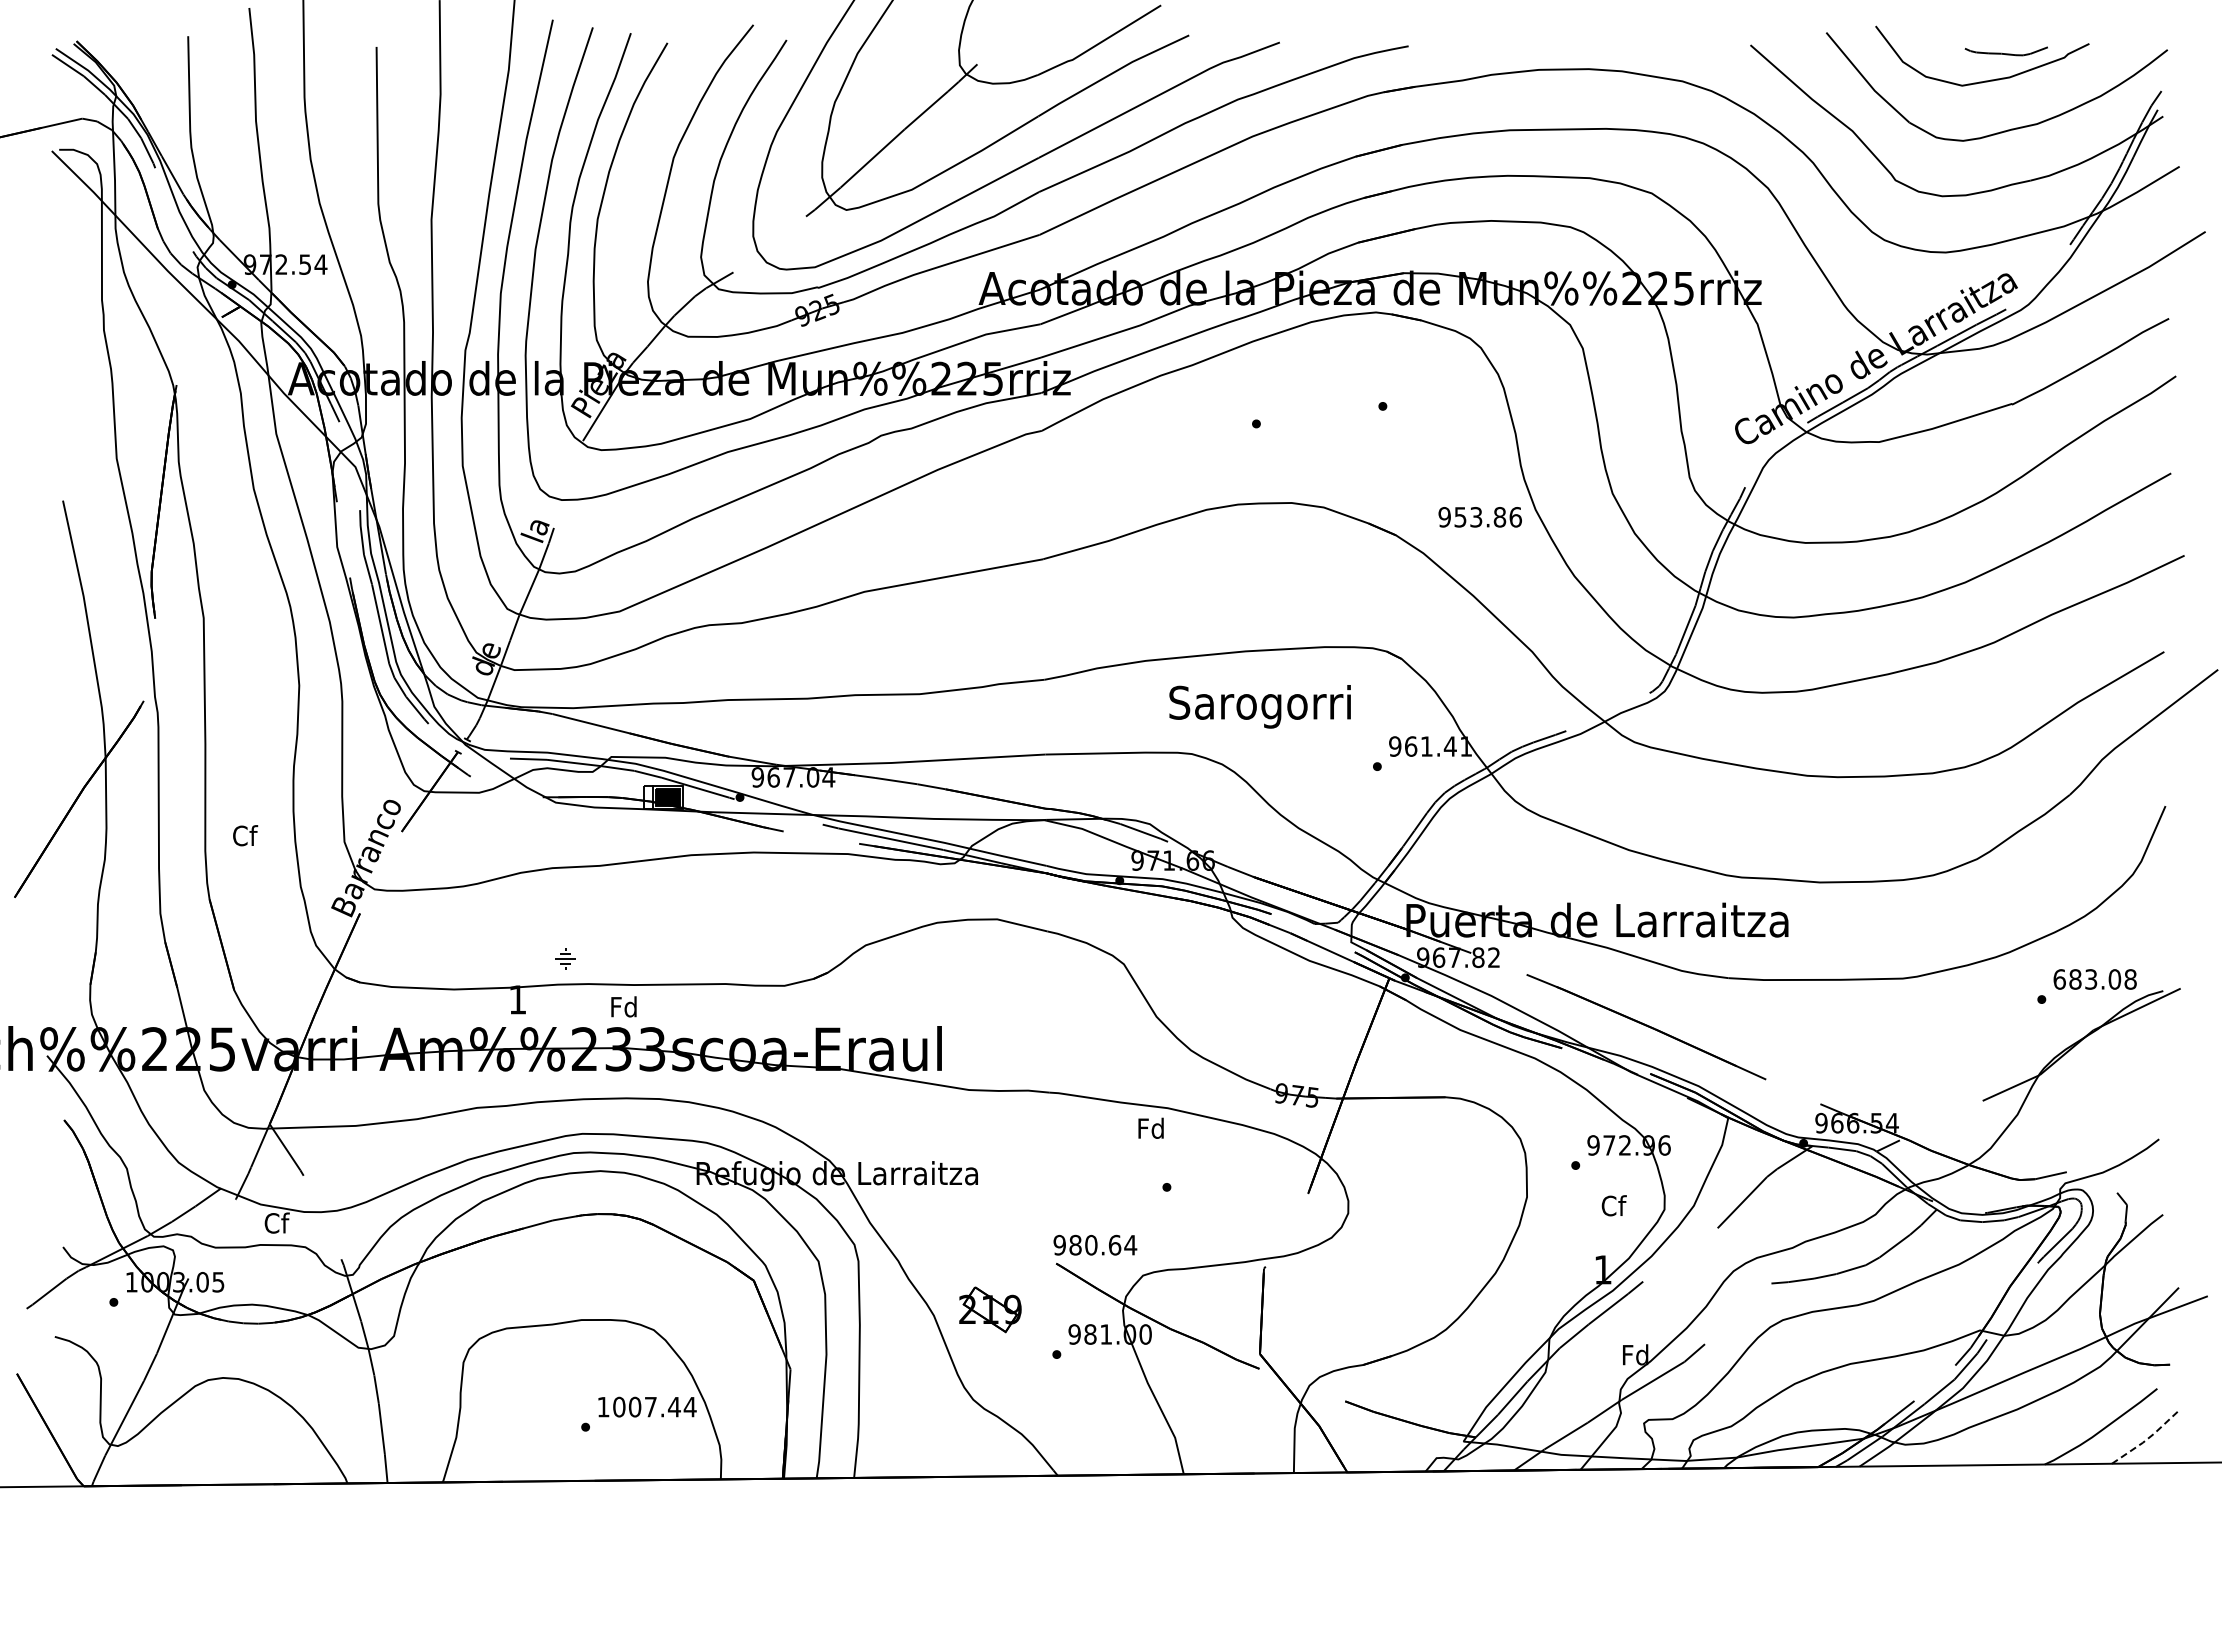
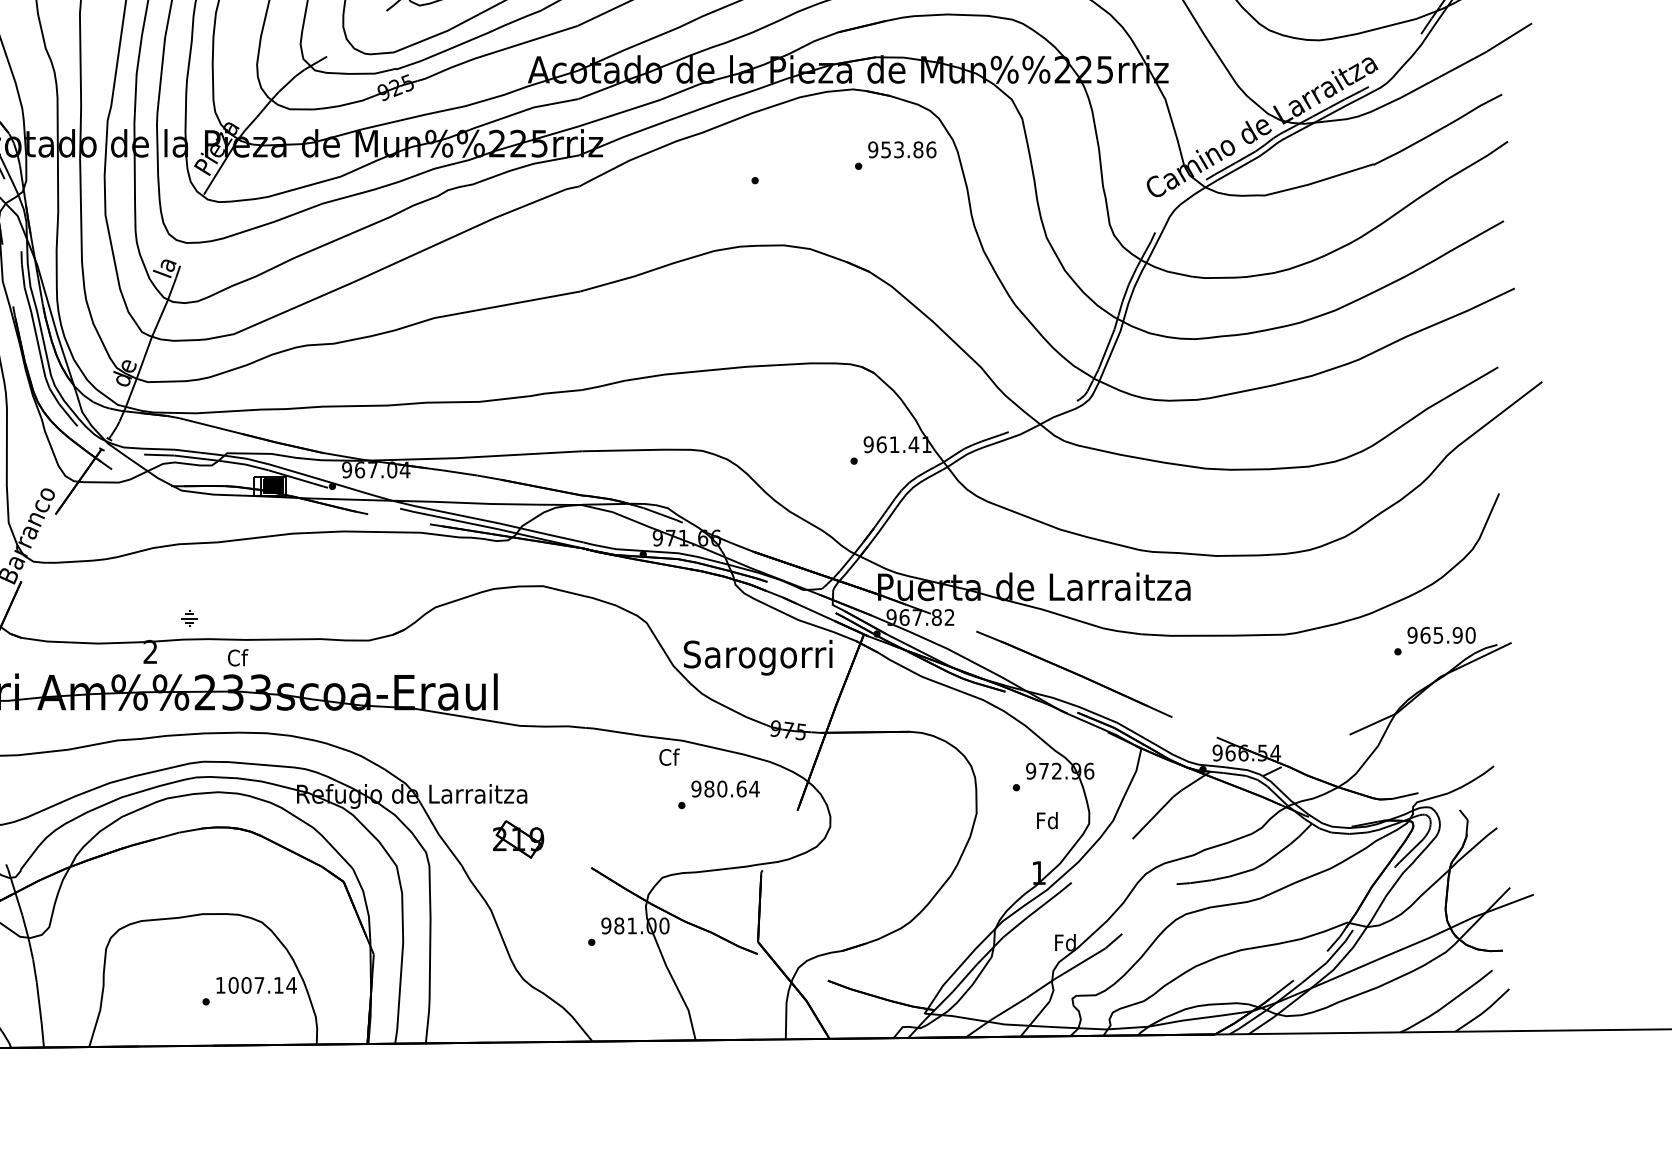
text: (1479, 517) -> (901, 150), moved
text: (1259, 706) -> (757, 657), moved
text: (2094, 979) -> (1441, 635), 683.08 -> 965.90
text: (517, 999) -> (150, 651), 1 -> 2
text: (624, 1006) -> (237, 657), Fd -> Cf
text: (1151, 1127) -> (669, 756), Fd -> Cf
text: (1613, 1205) -> (1047, 820), Cf -> Fd
text: (1095, 1244) -> (725, 788), moved
part: (990, 1309) -> (518, 839), moved
text: (673, 1407) -> (278, 985), 1007.44 -> 1007.14
line: (2146, 1439) -> (1483, 1011), dashed -> solid

